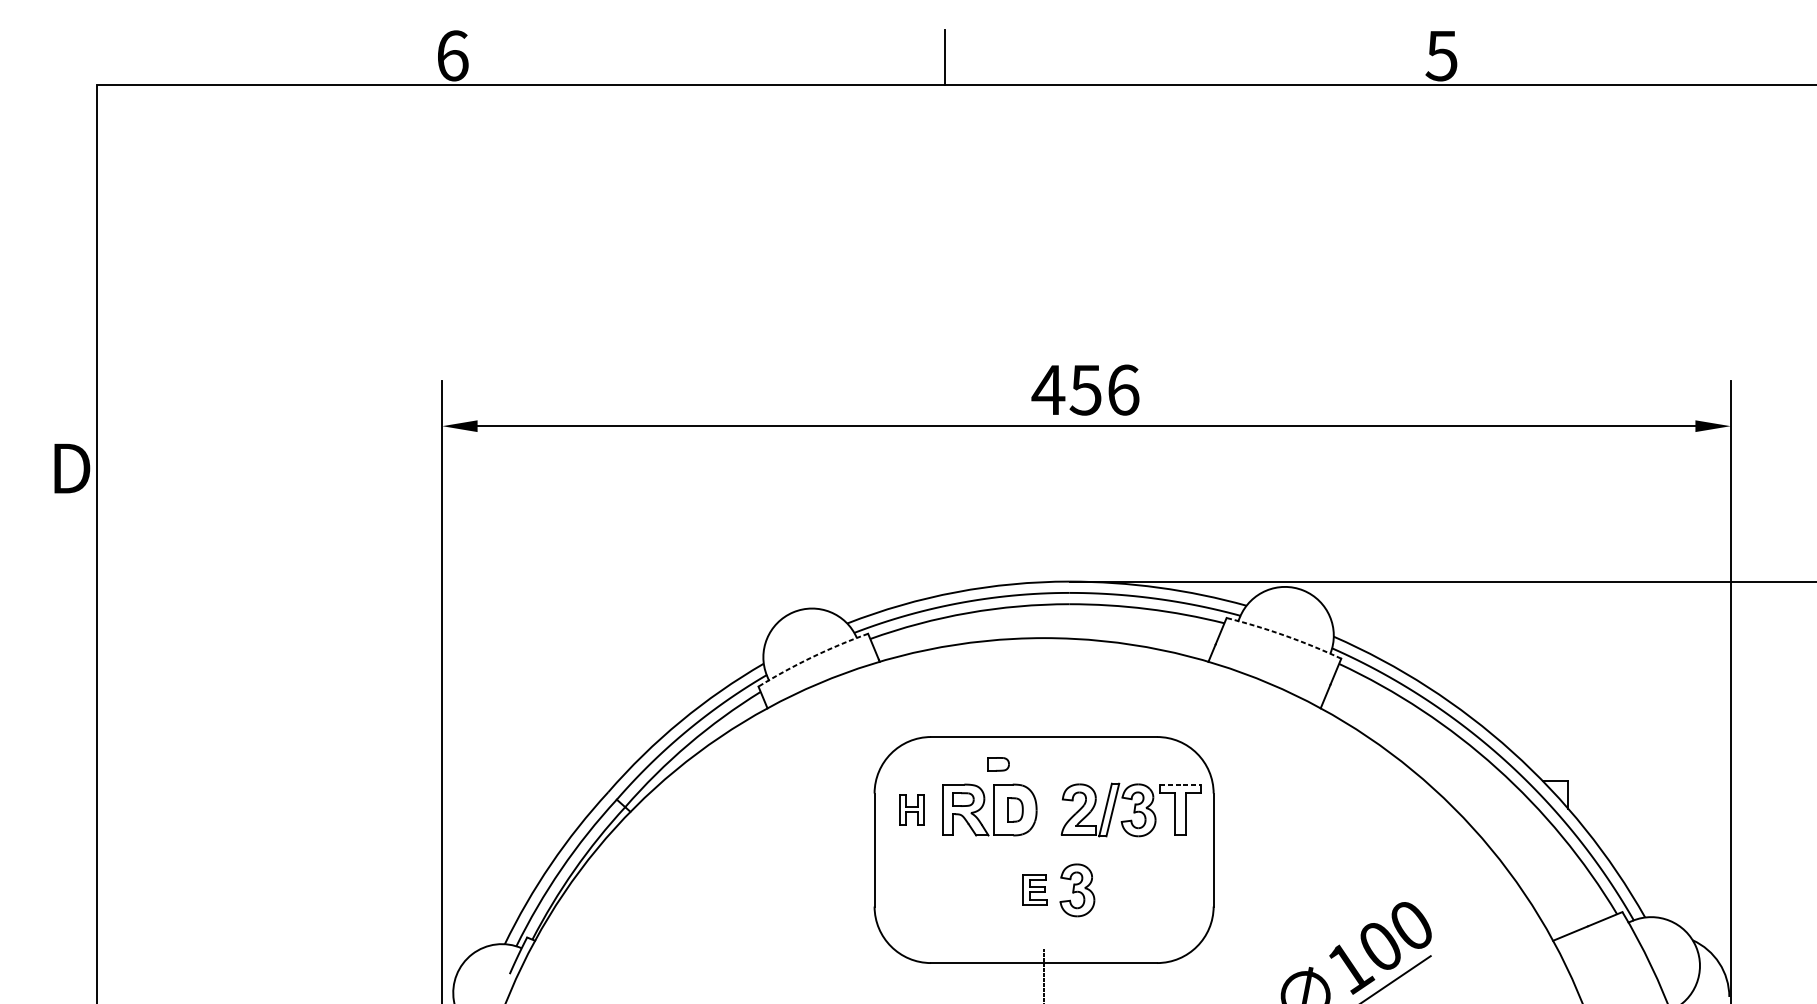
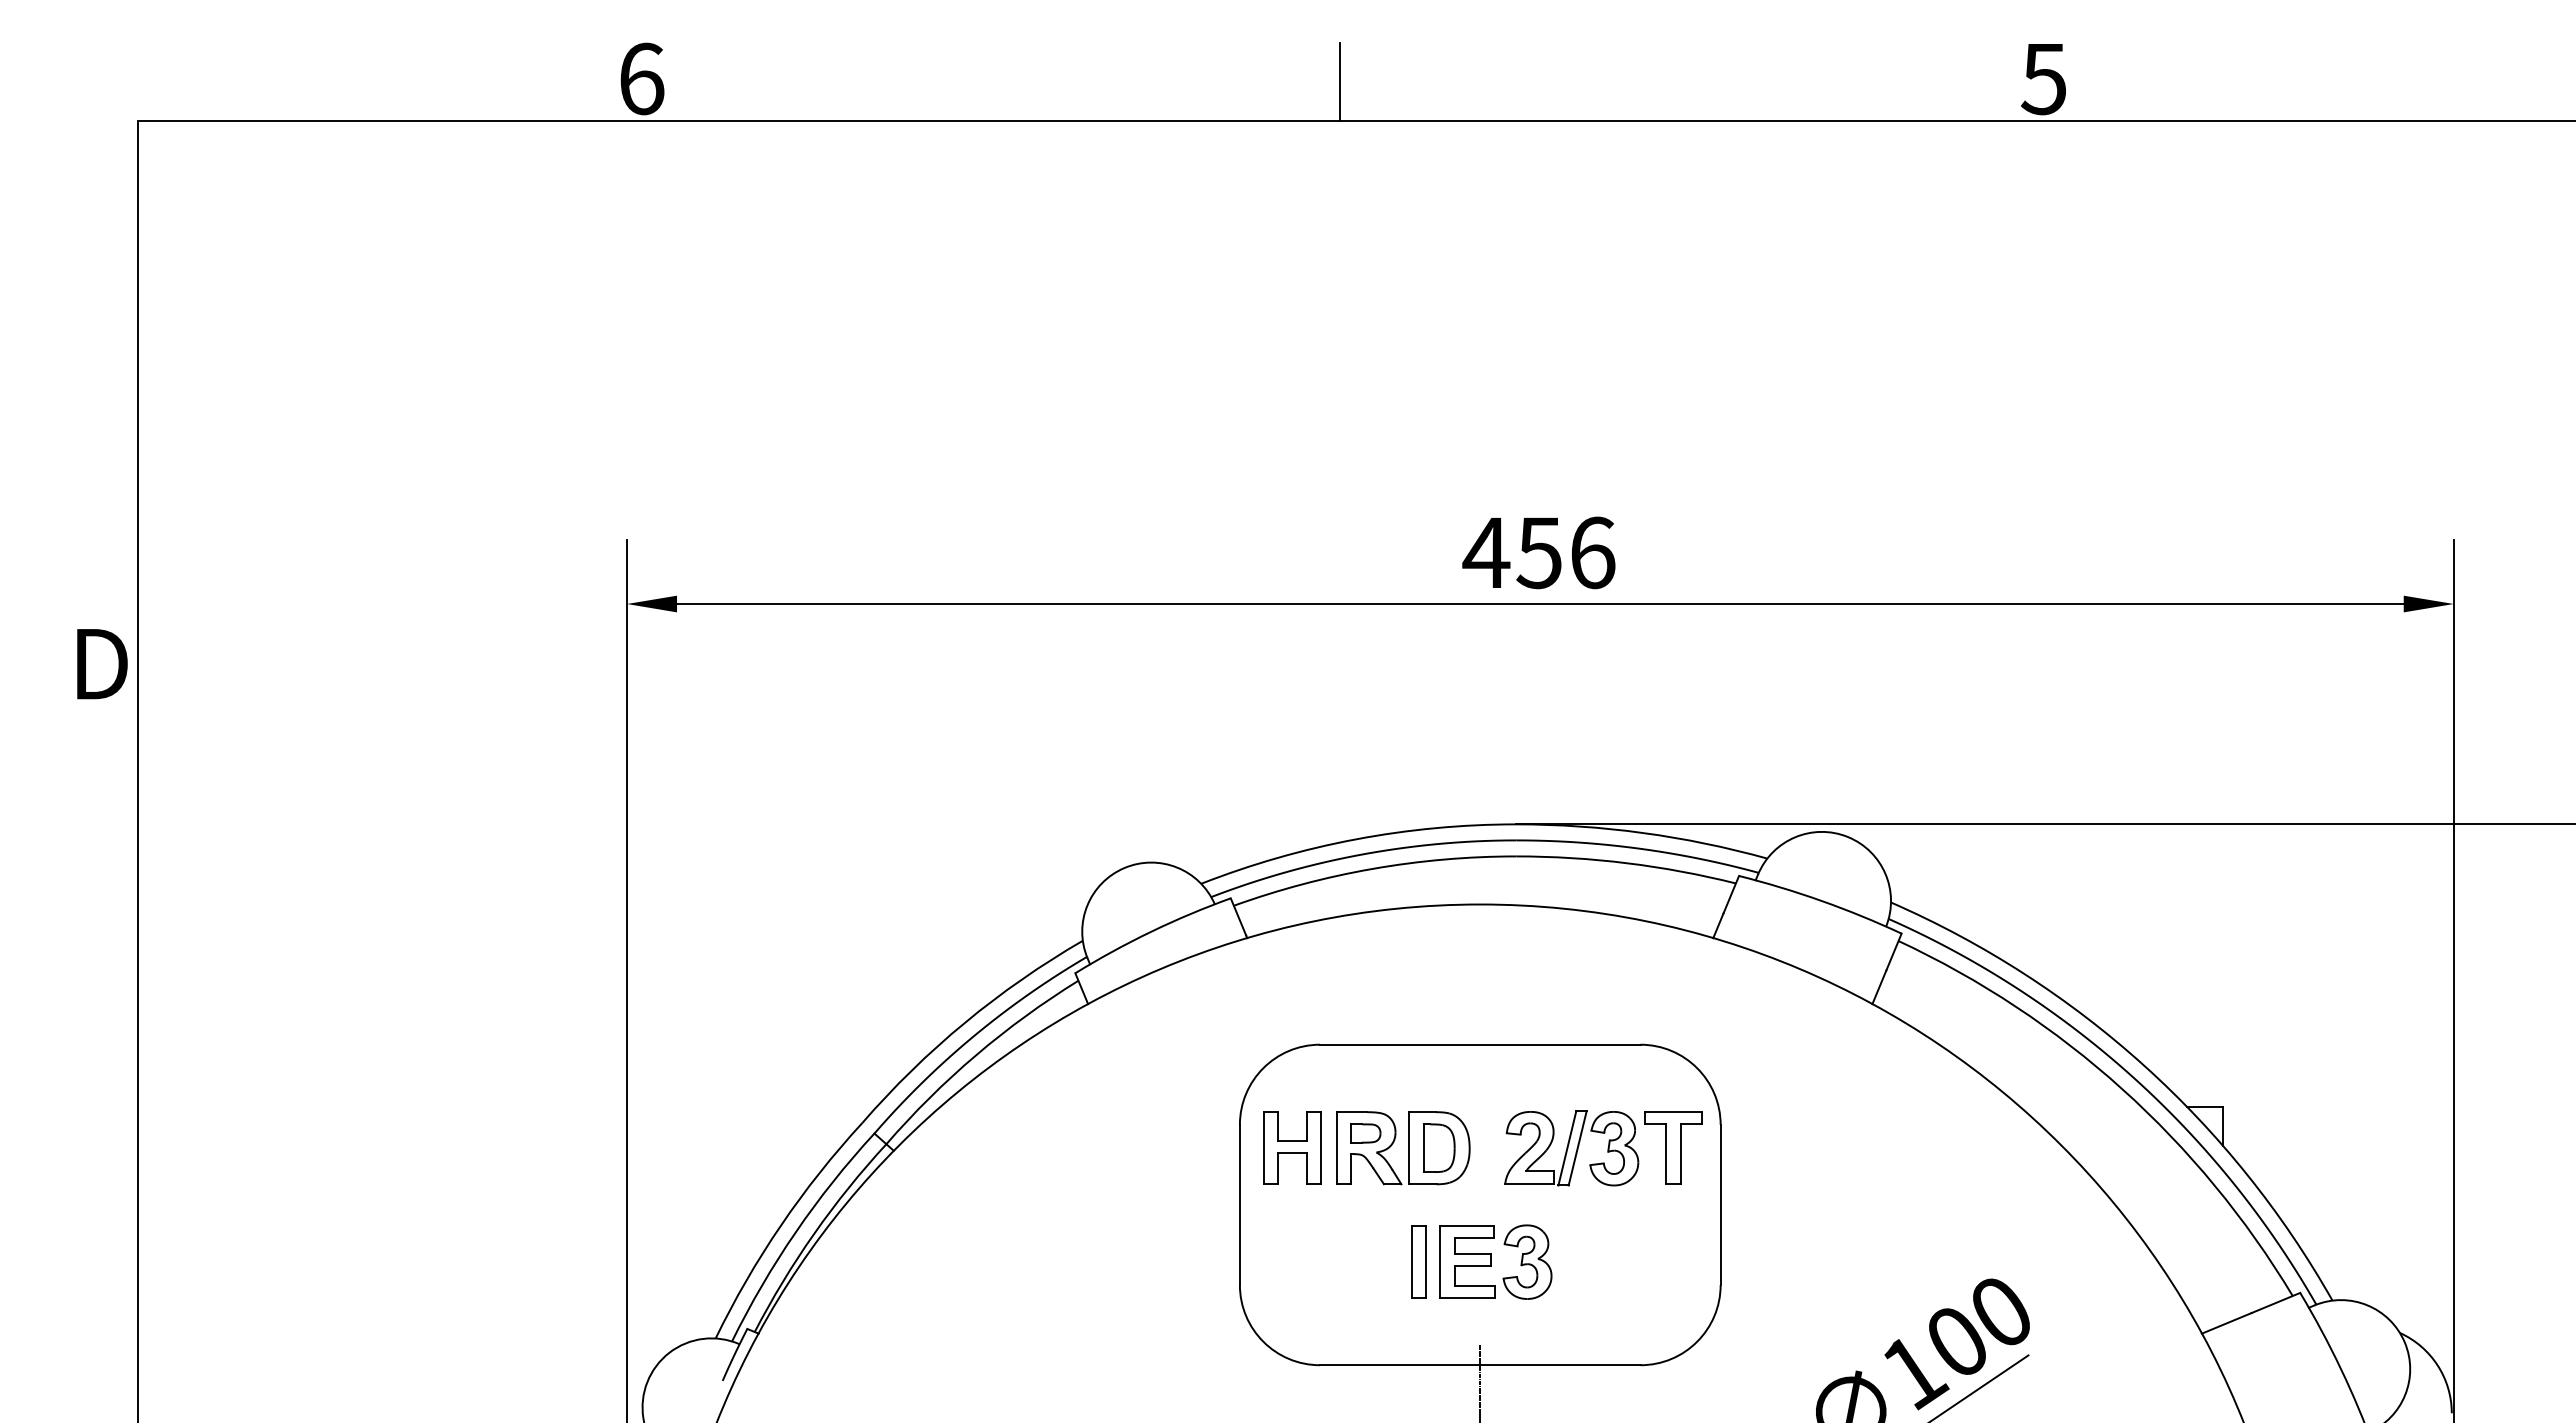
arc: (1284, 635) -> (1821, 900), dashed -> solid
arc: (812, 657) -> (1151, 931), dashed -> solid
part: (998, 764) -> (1415, 1083), removed
line: (1180, 784) -> (1673, 1112), dashed -> solid
part: (911, 809) -> (1292, 1147), size x1.67
part: (1015, 809) -> (1439, 1147), size x1.43
part: (1000, 889) -> (1418, 1261), added
part: (1035, 889) -> (1467, 1261), size x1.67

